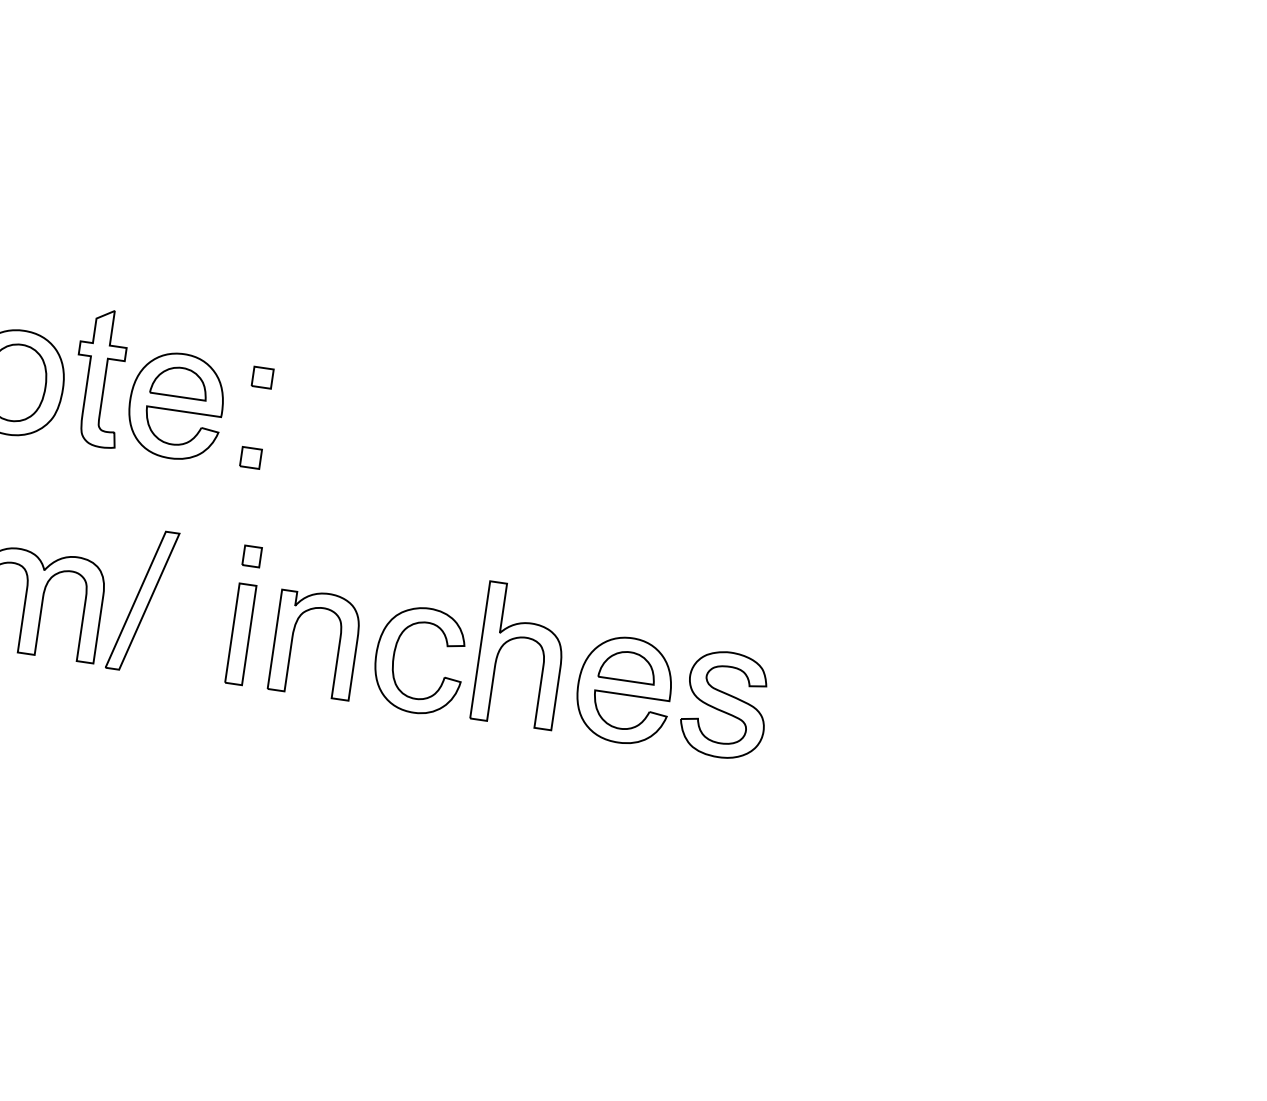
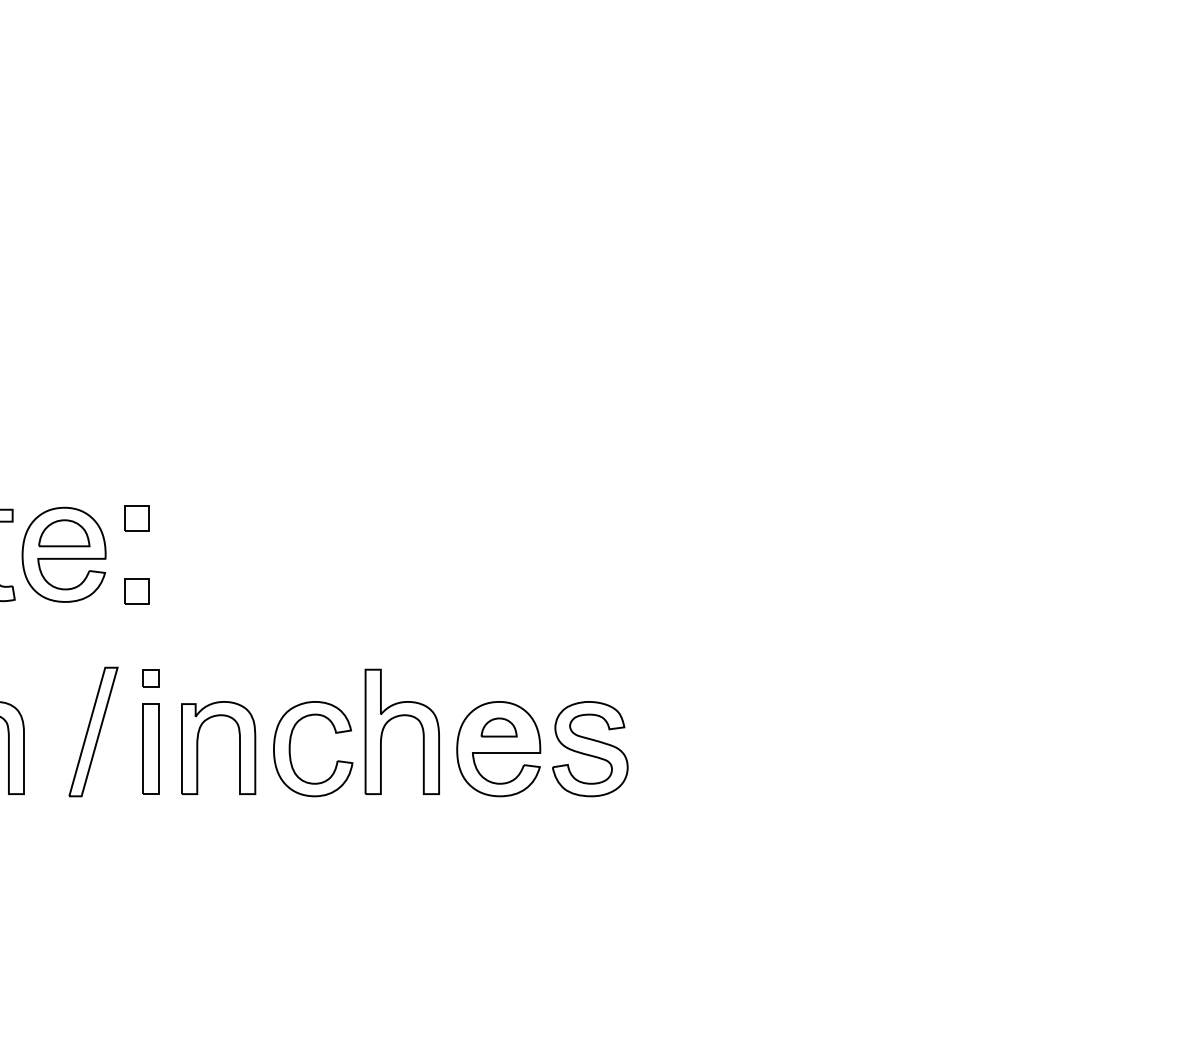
part: (262, 377) -> (137, 518), size x1.4
part: (251, 457) -> (137, 590), size x1.4
part: (142, 600) -> (93, 731), moved
part: (628, 666) -> (499, 727), size x0.7

